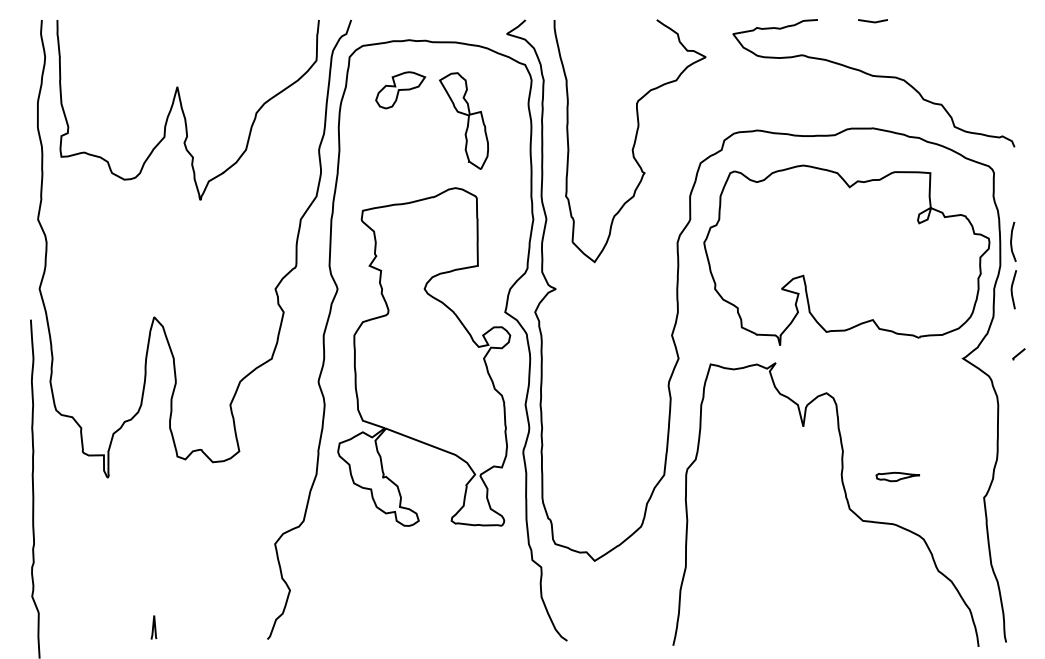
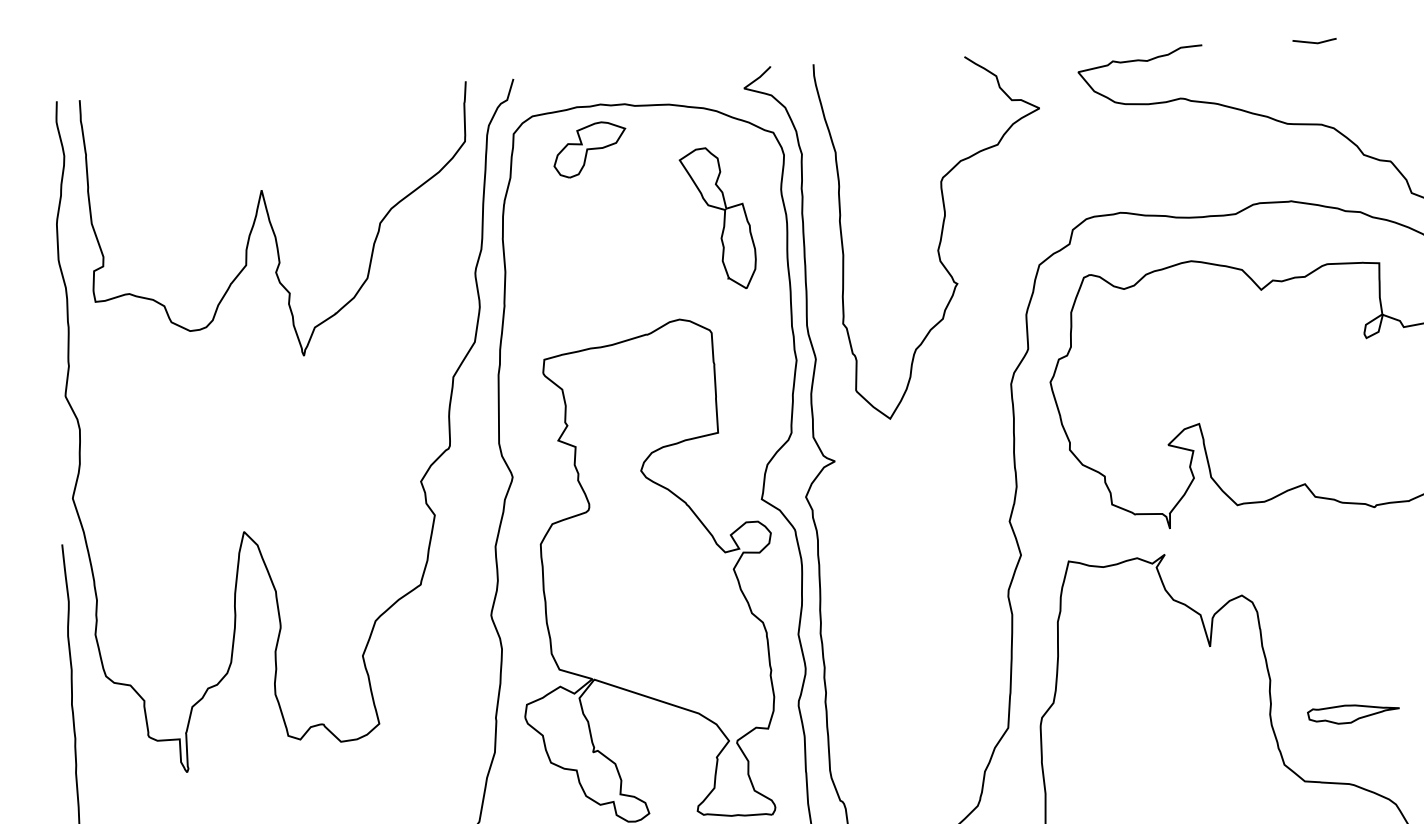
curve: (872, 21) -> (1313, 42), moved
part: (400, 90) -> (589, 149), moved
part: (463, 120) -> (717, 217), moved
part: (897, 476) -> (1352, 713), size x1.43

